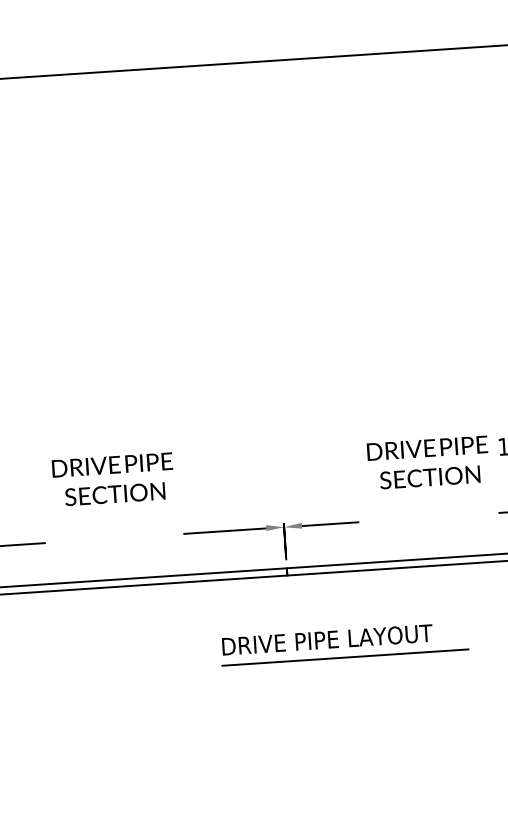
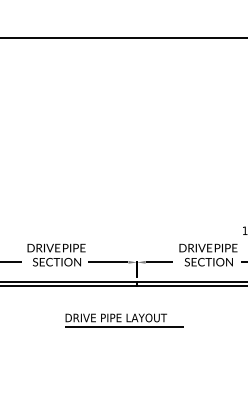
text: (428, 461) -> (208, 254), moved
text: (113, 478) -> (56, 254), moved
part: (344, 644) -> (124, 320), moved

